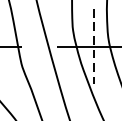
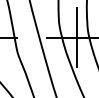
line: (94, 46) -> (76, 37), dashed -> solid

